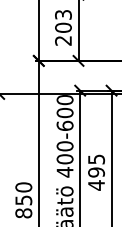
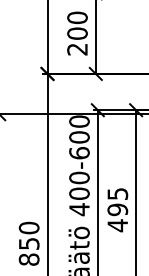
text: (63, 14) -> (77, 17), 203 -> 200

